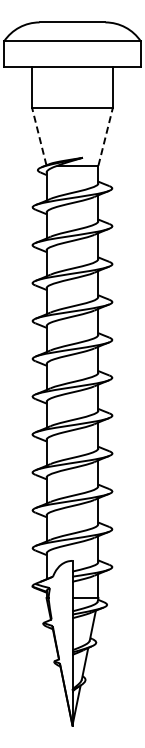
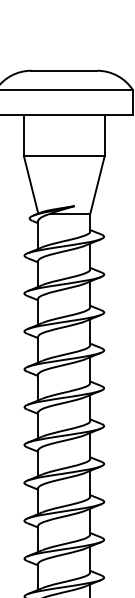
line: (39, 136) -> (31, 184), dashed -> solid
line: (105, 136) -> (97, 184), dashed -> solid

